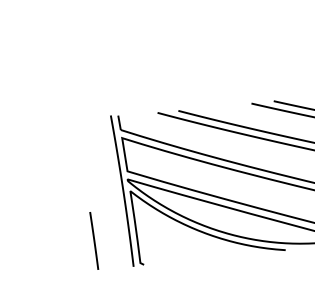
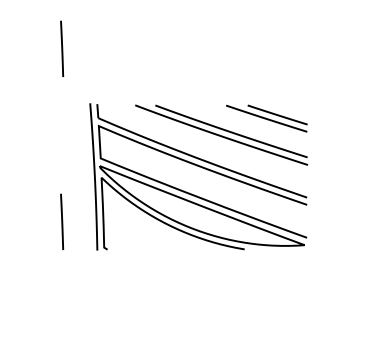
line: (76, 61) -> (62, 48), added

